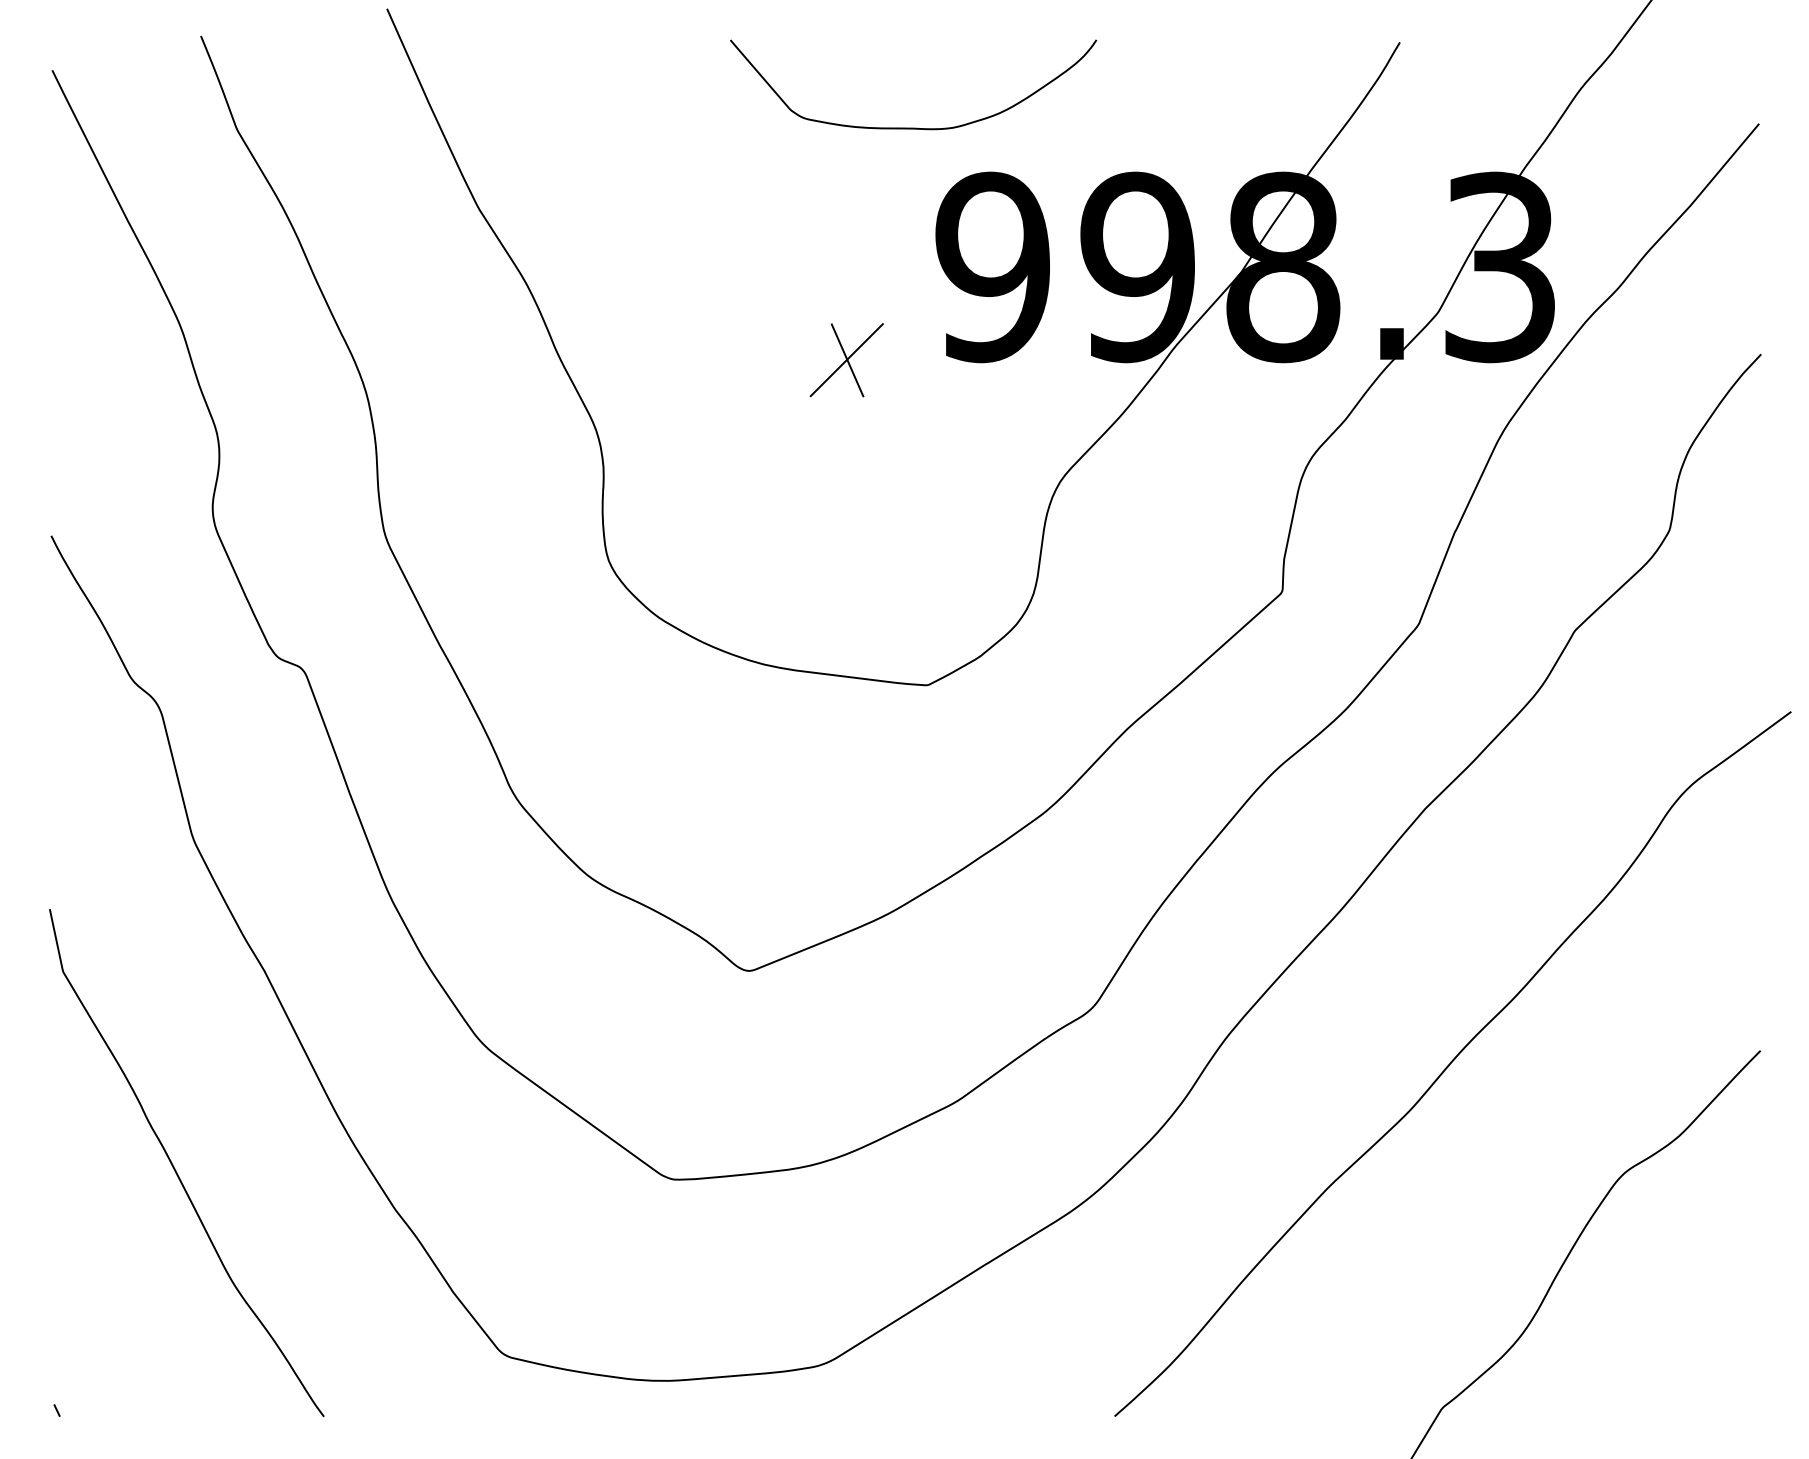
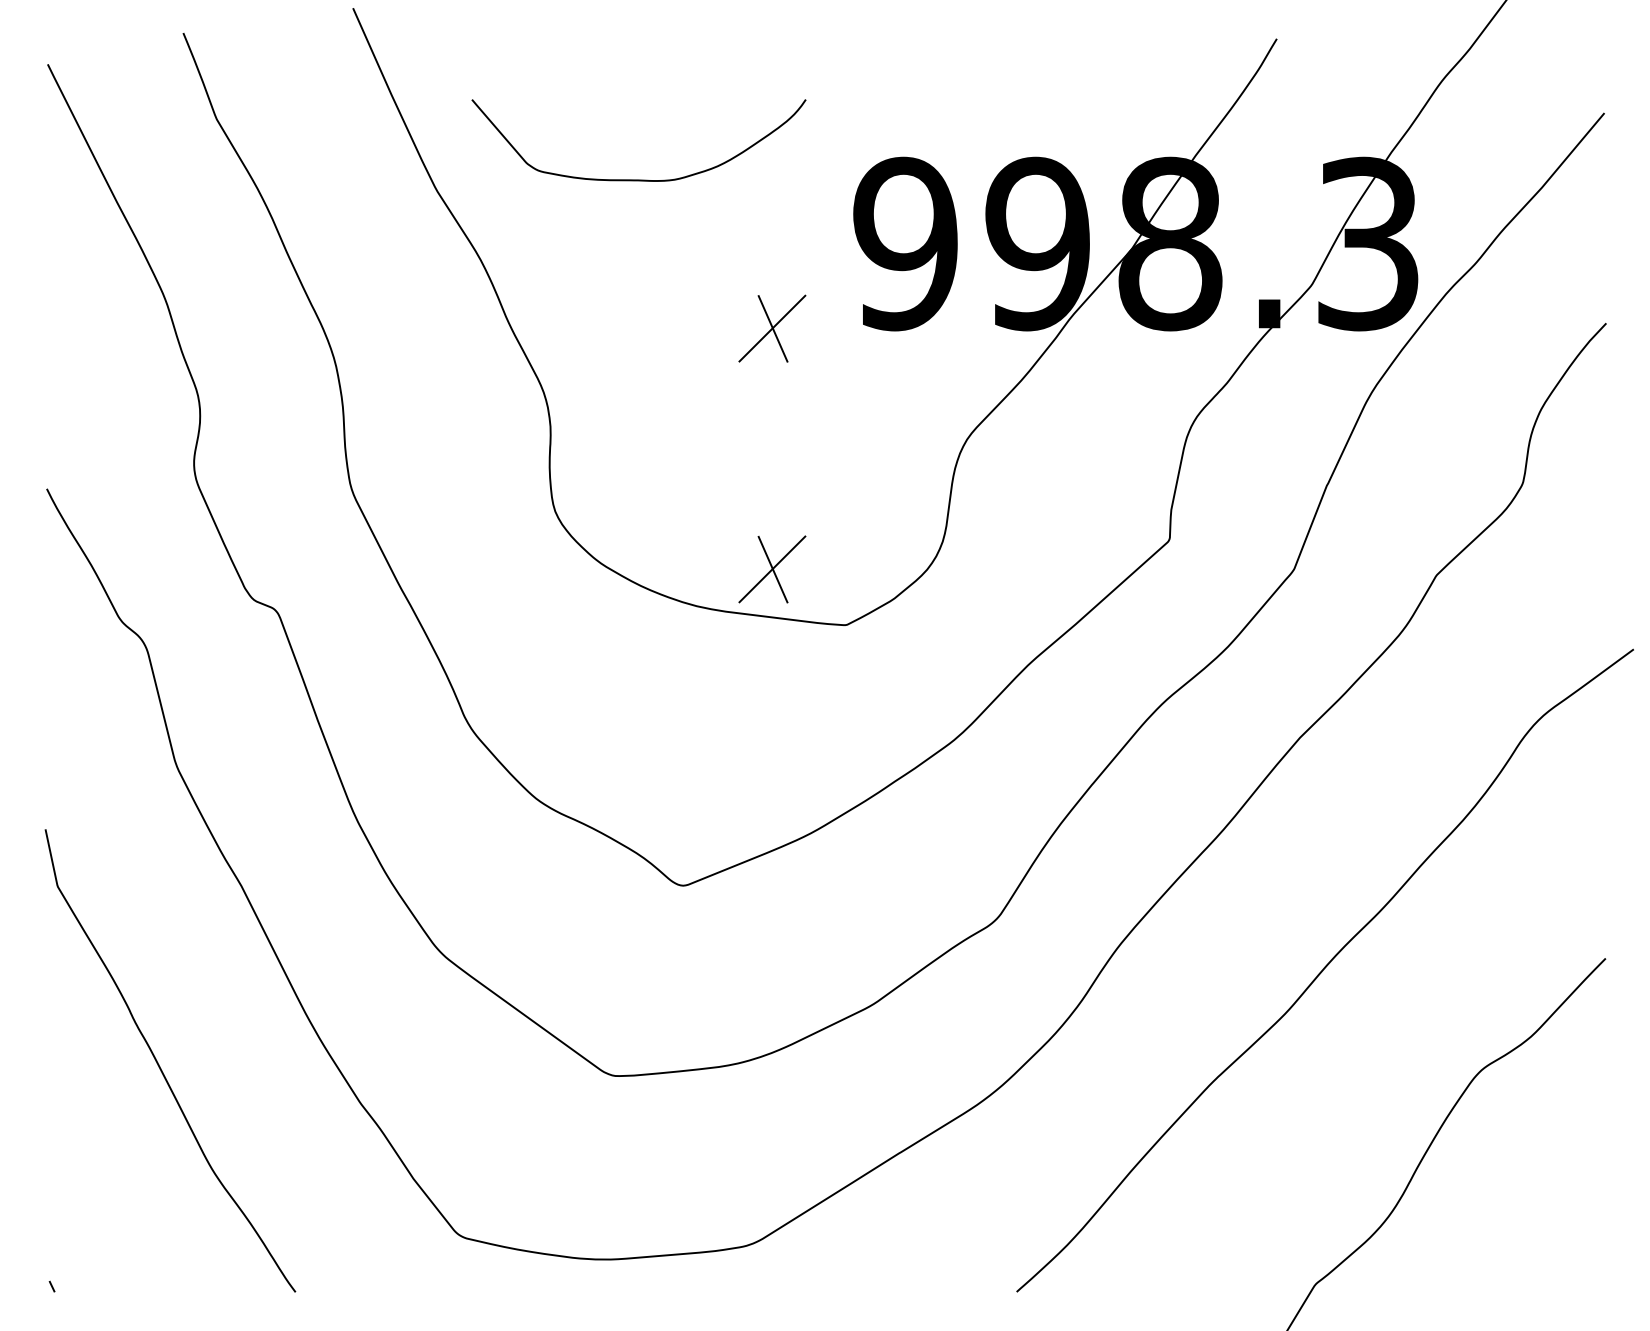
curve: (913, 127) -> (638, 179), moved
part: (846, 624) -> (772, 569), added

